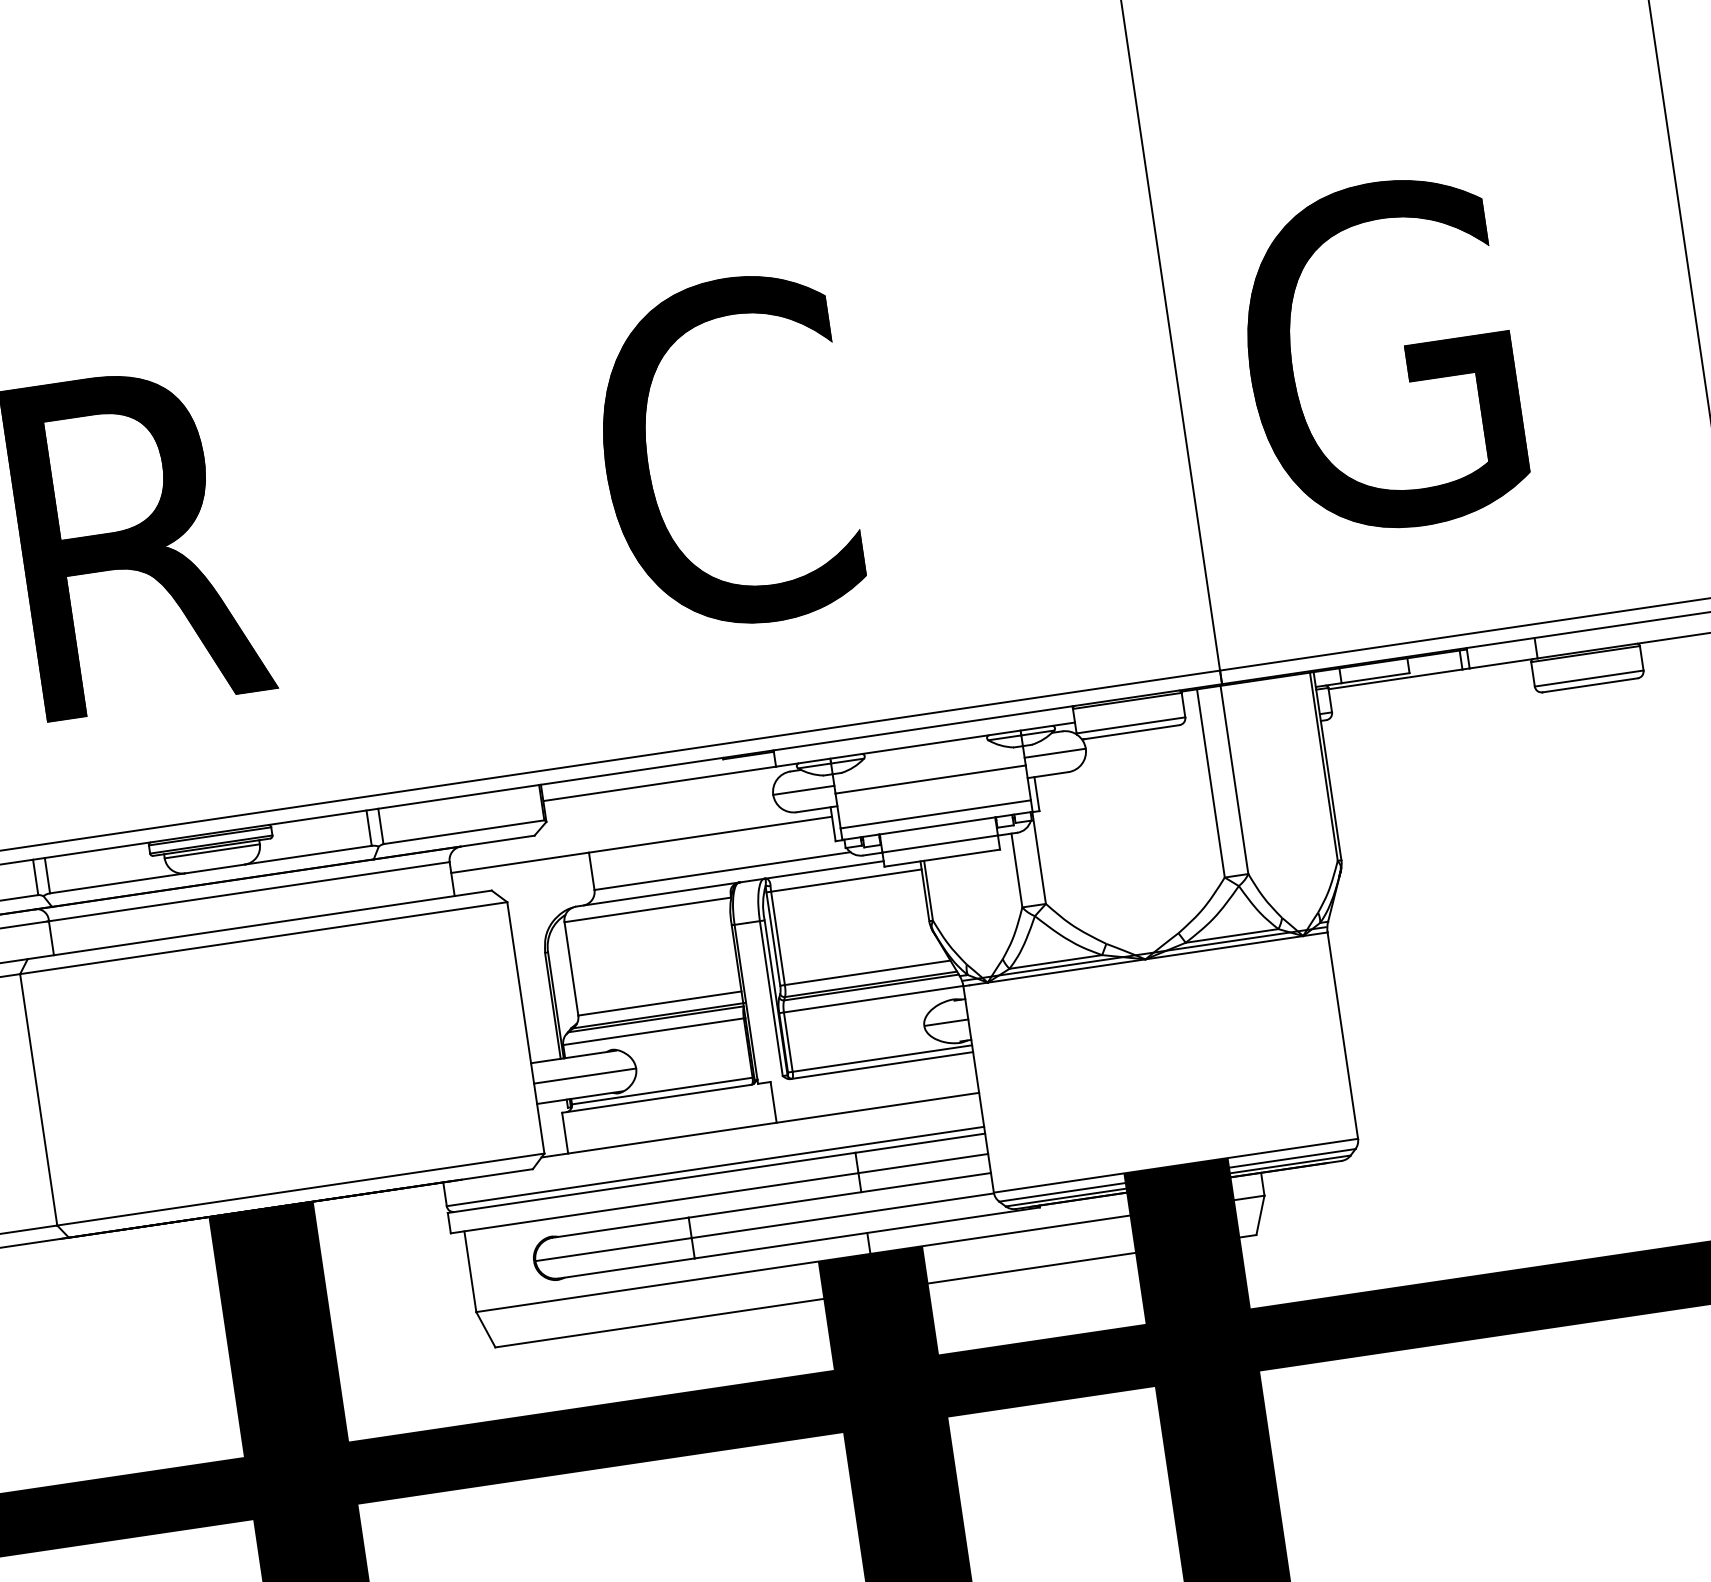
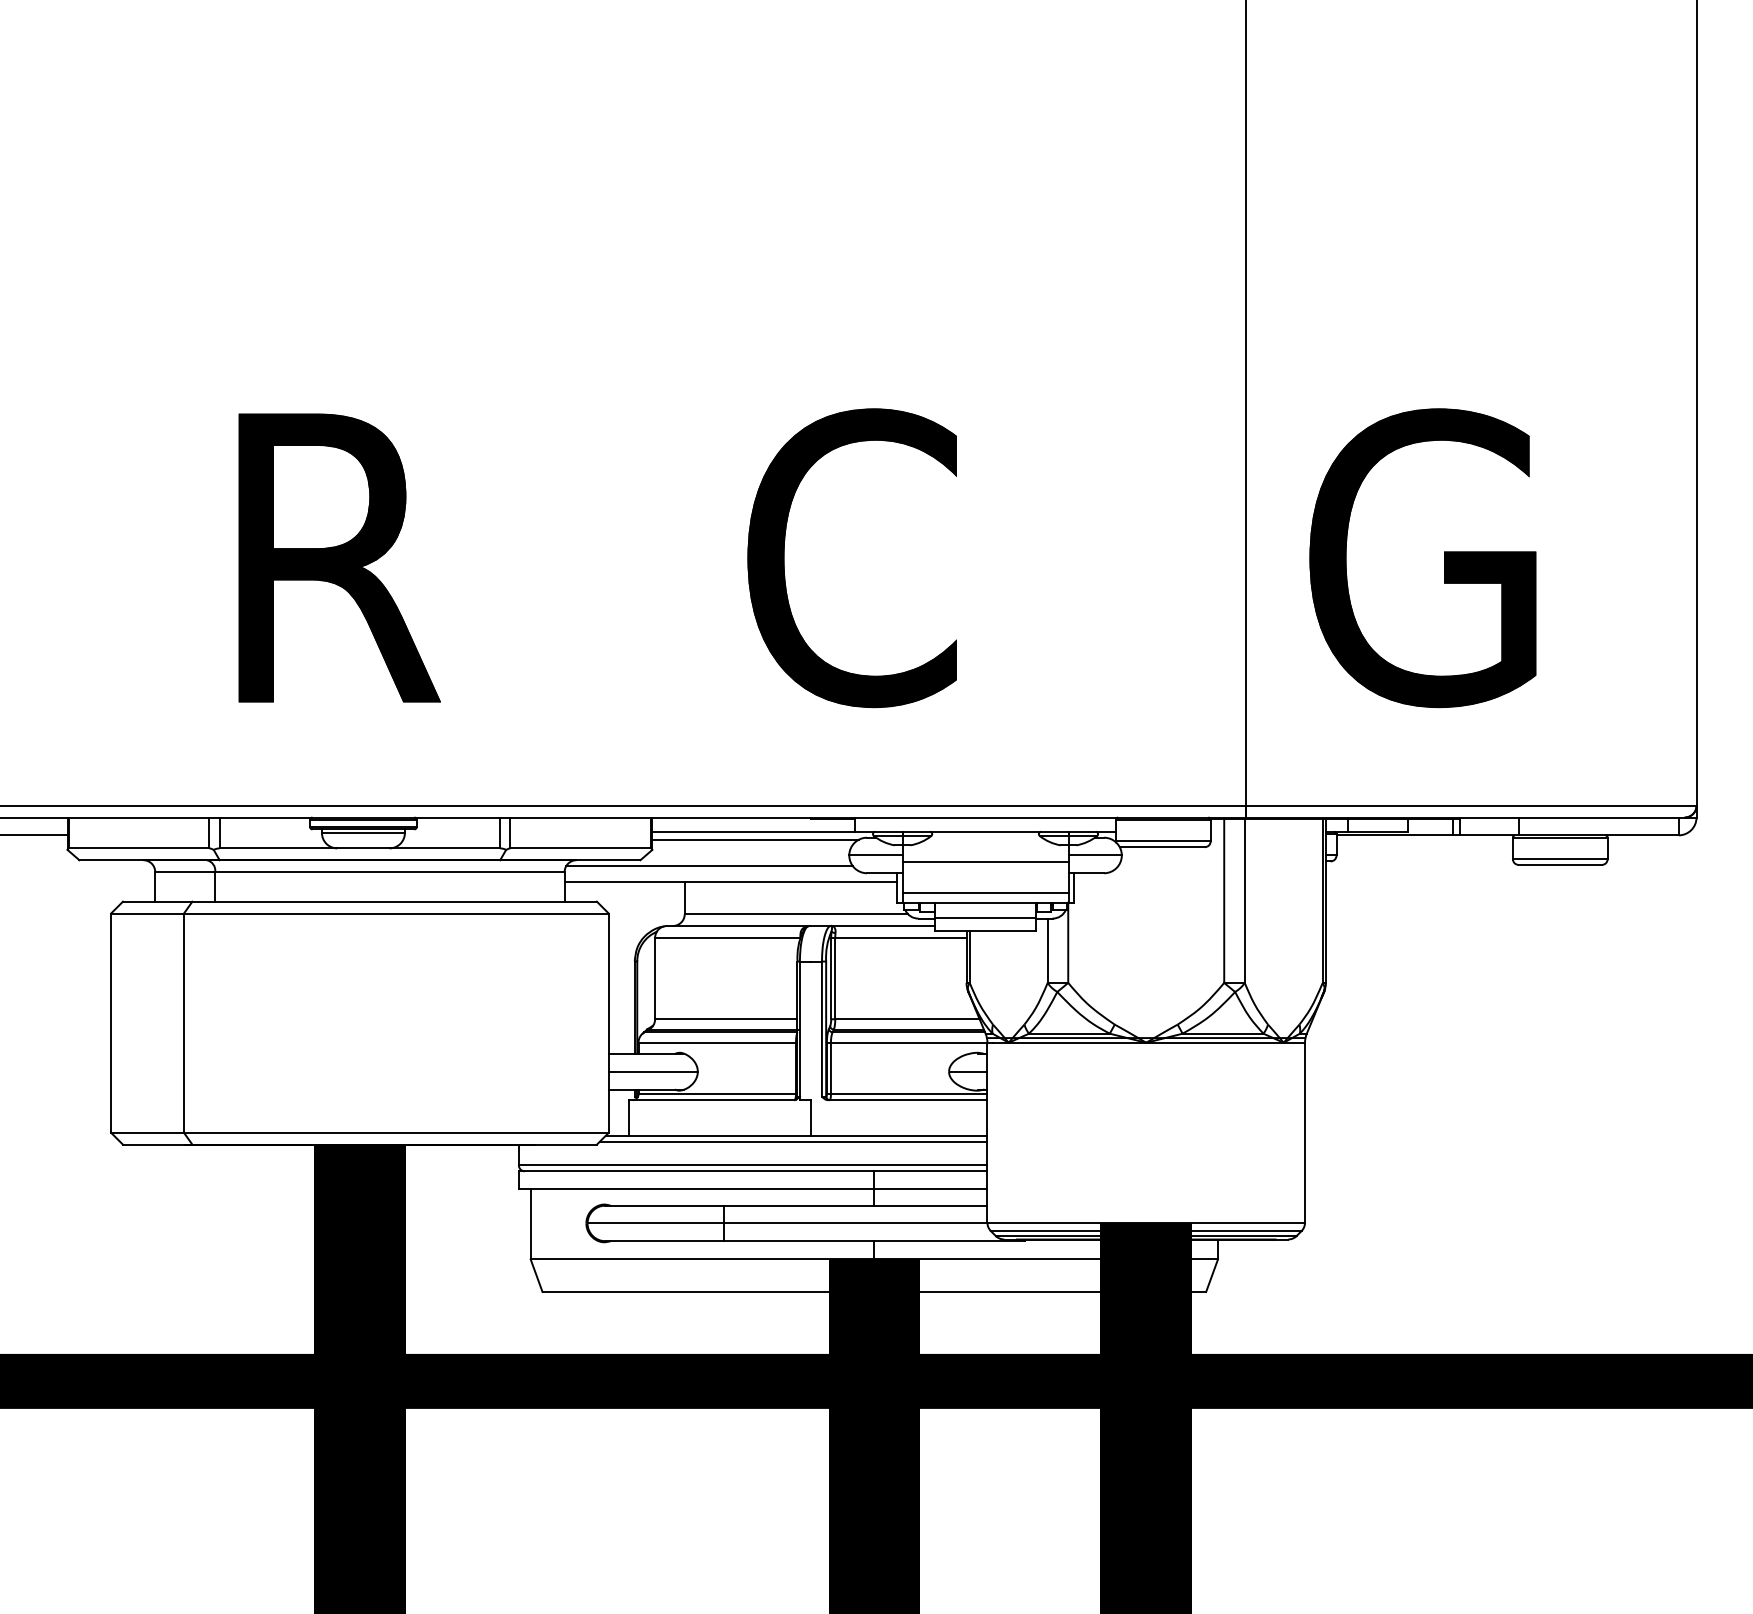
line: (663, 792) -> (755, 839), added
line: (614, 831) -> (709, 866), added
line: (757, 1132) -> (793, 1141), added

